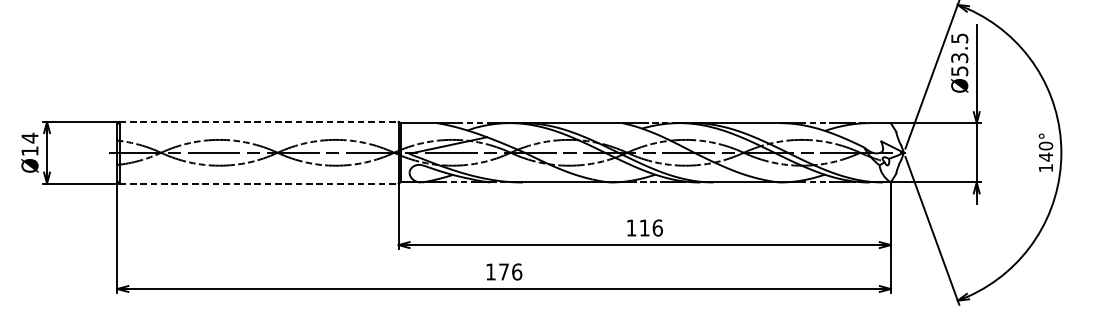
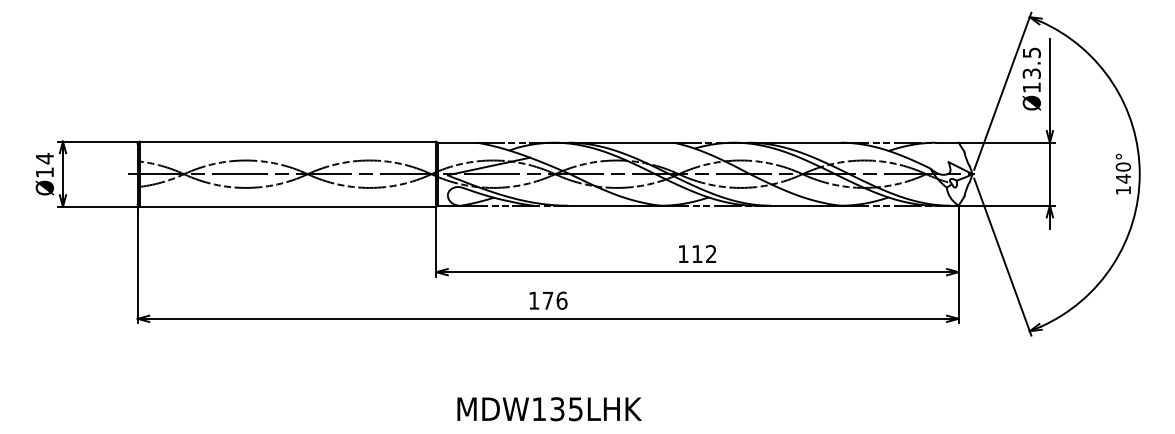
text: (959, 71) -> (1031, 87), Ø53.5 -> Ø13.5
line: (259, 121) -> (288, 141), dashed -> solid
line: (259, 183) -> (288, 206), dashed -> solid
text: (657, 228) -> (711, 254), 116 -> 112

